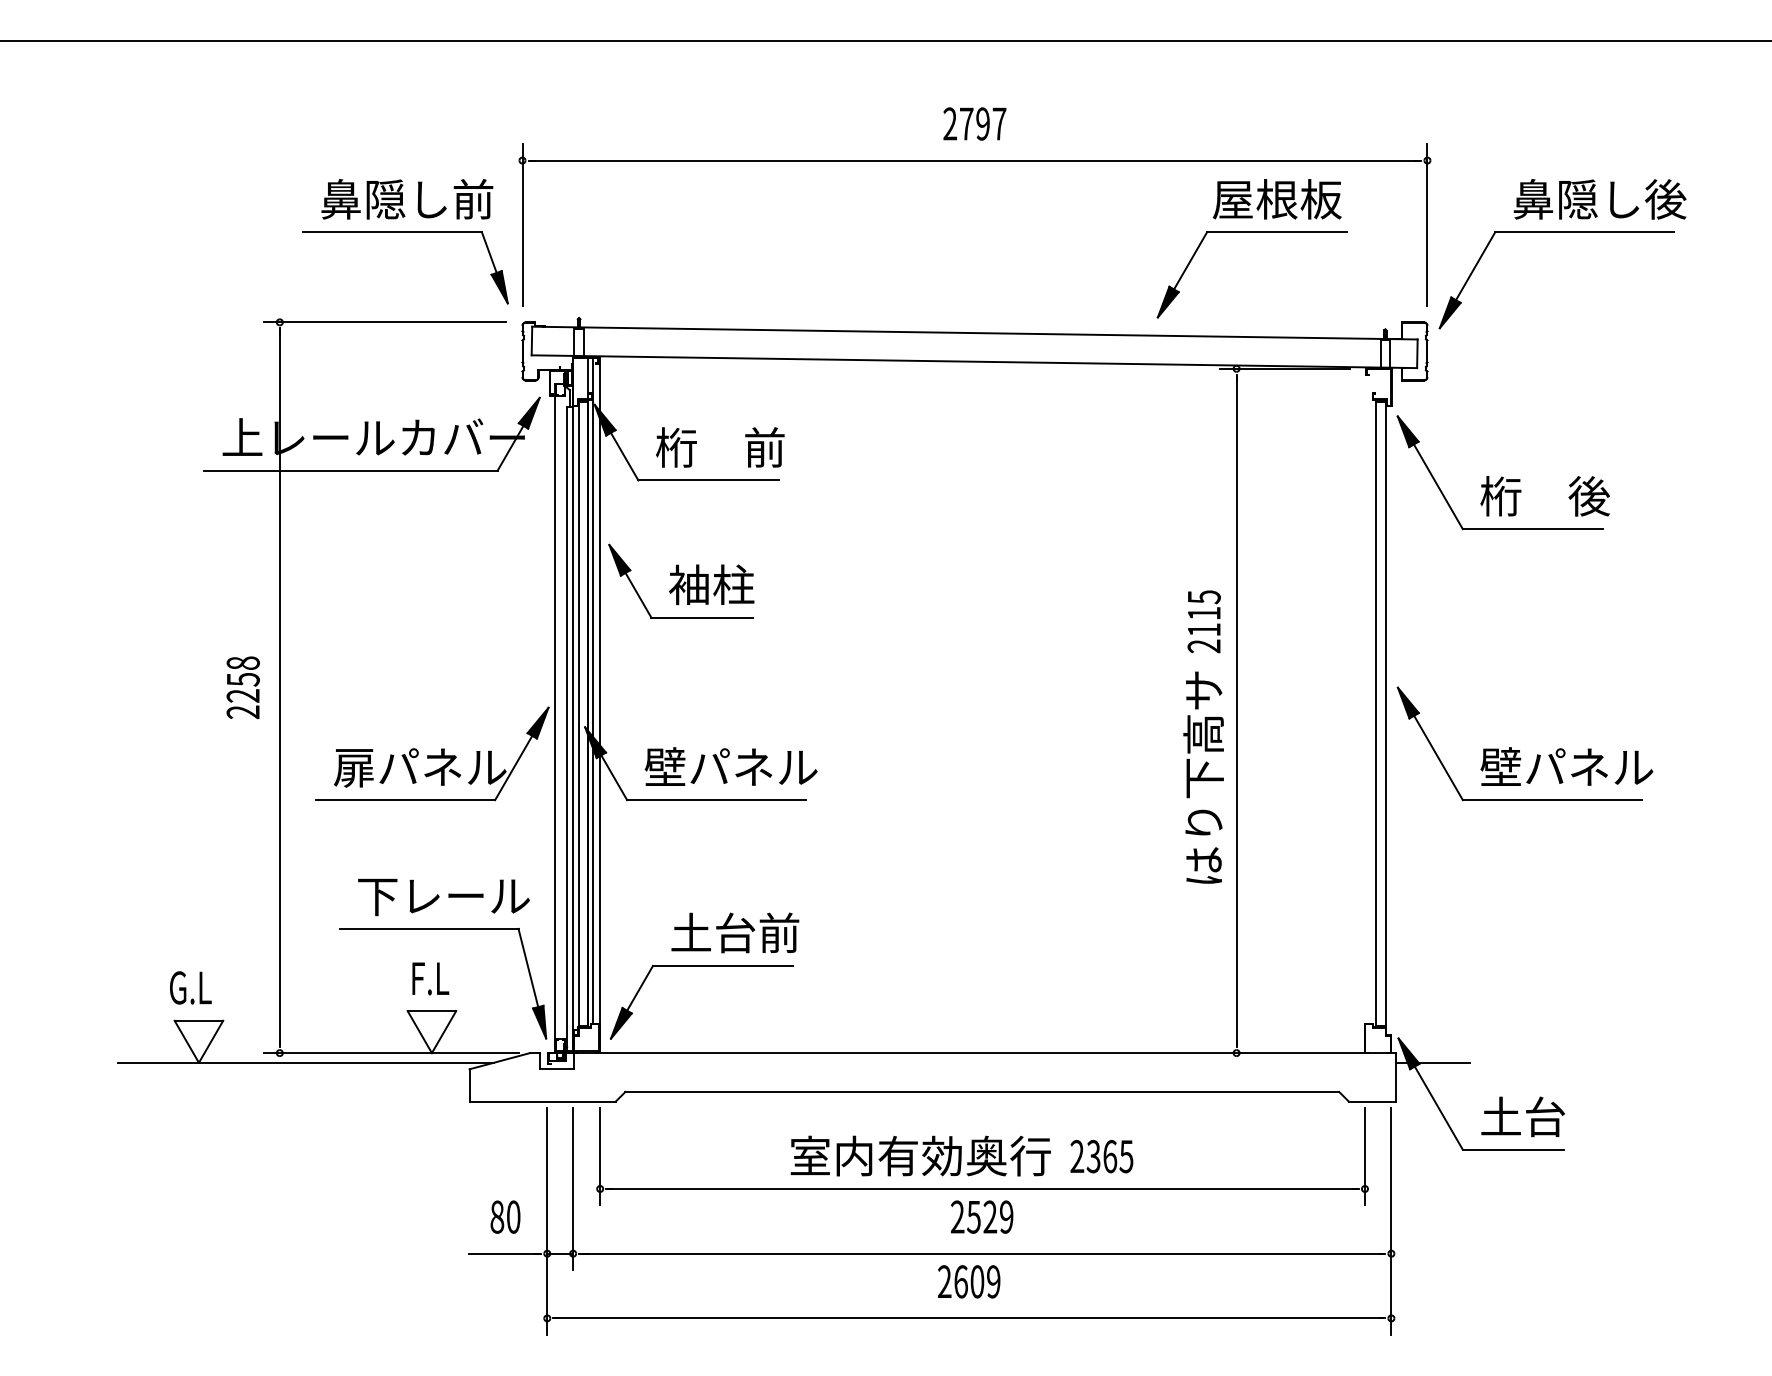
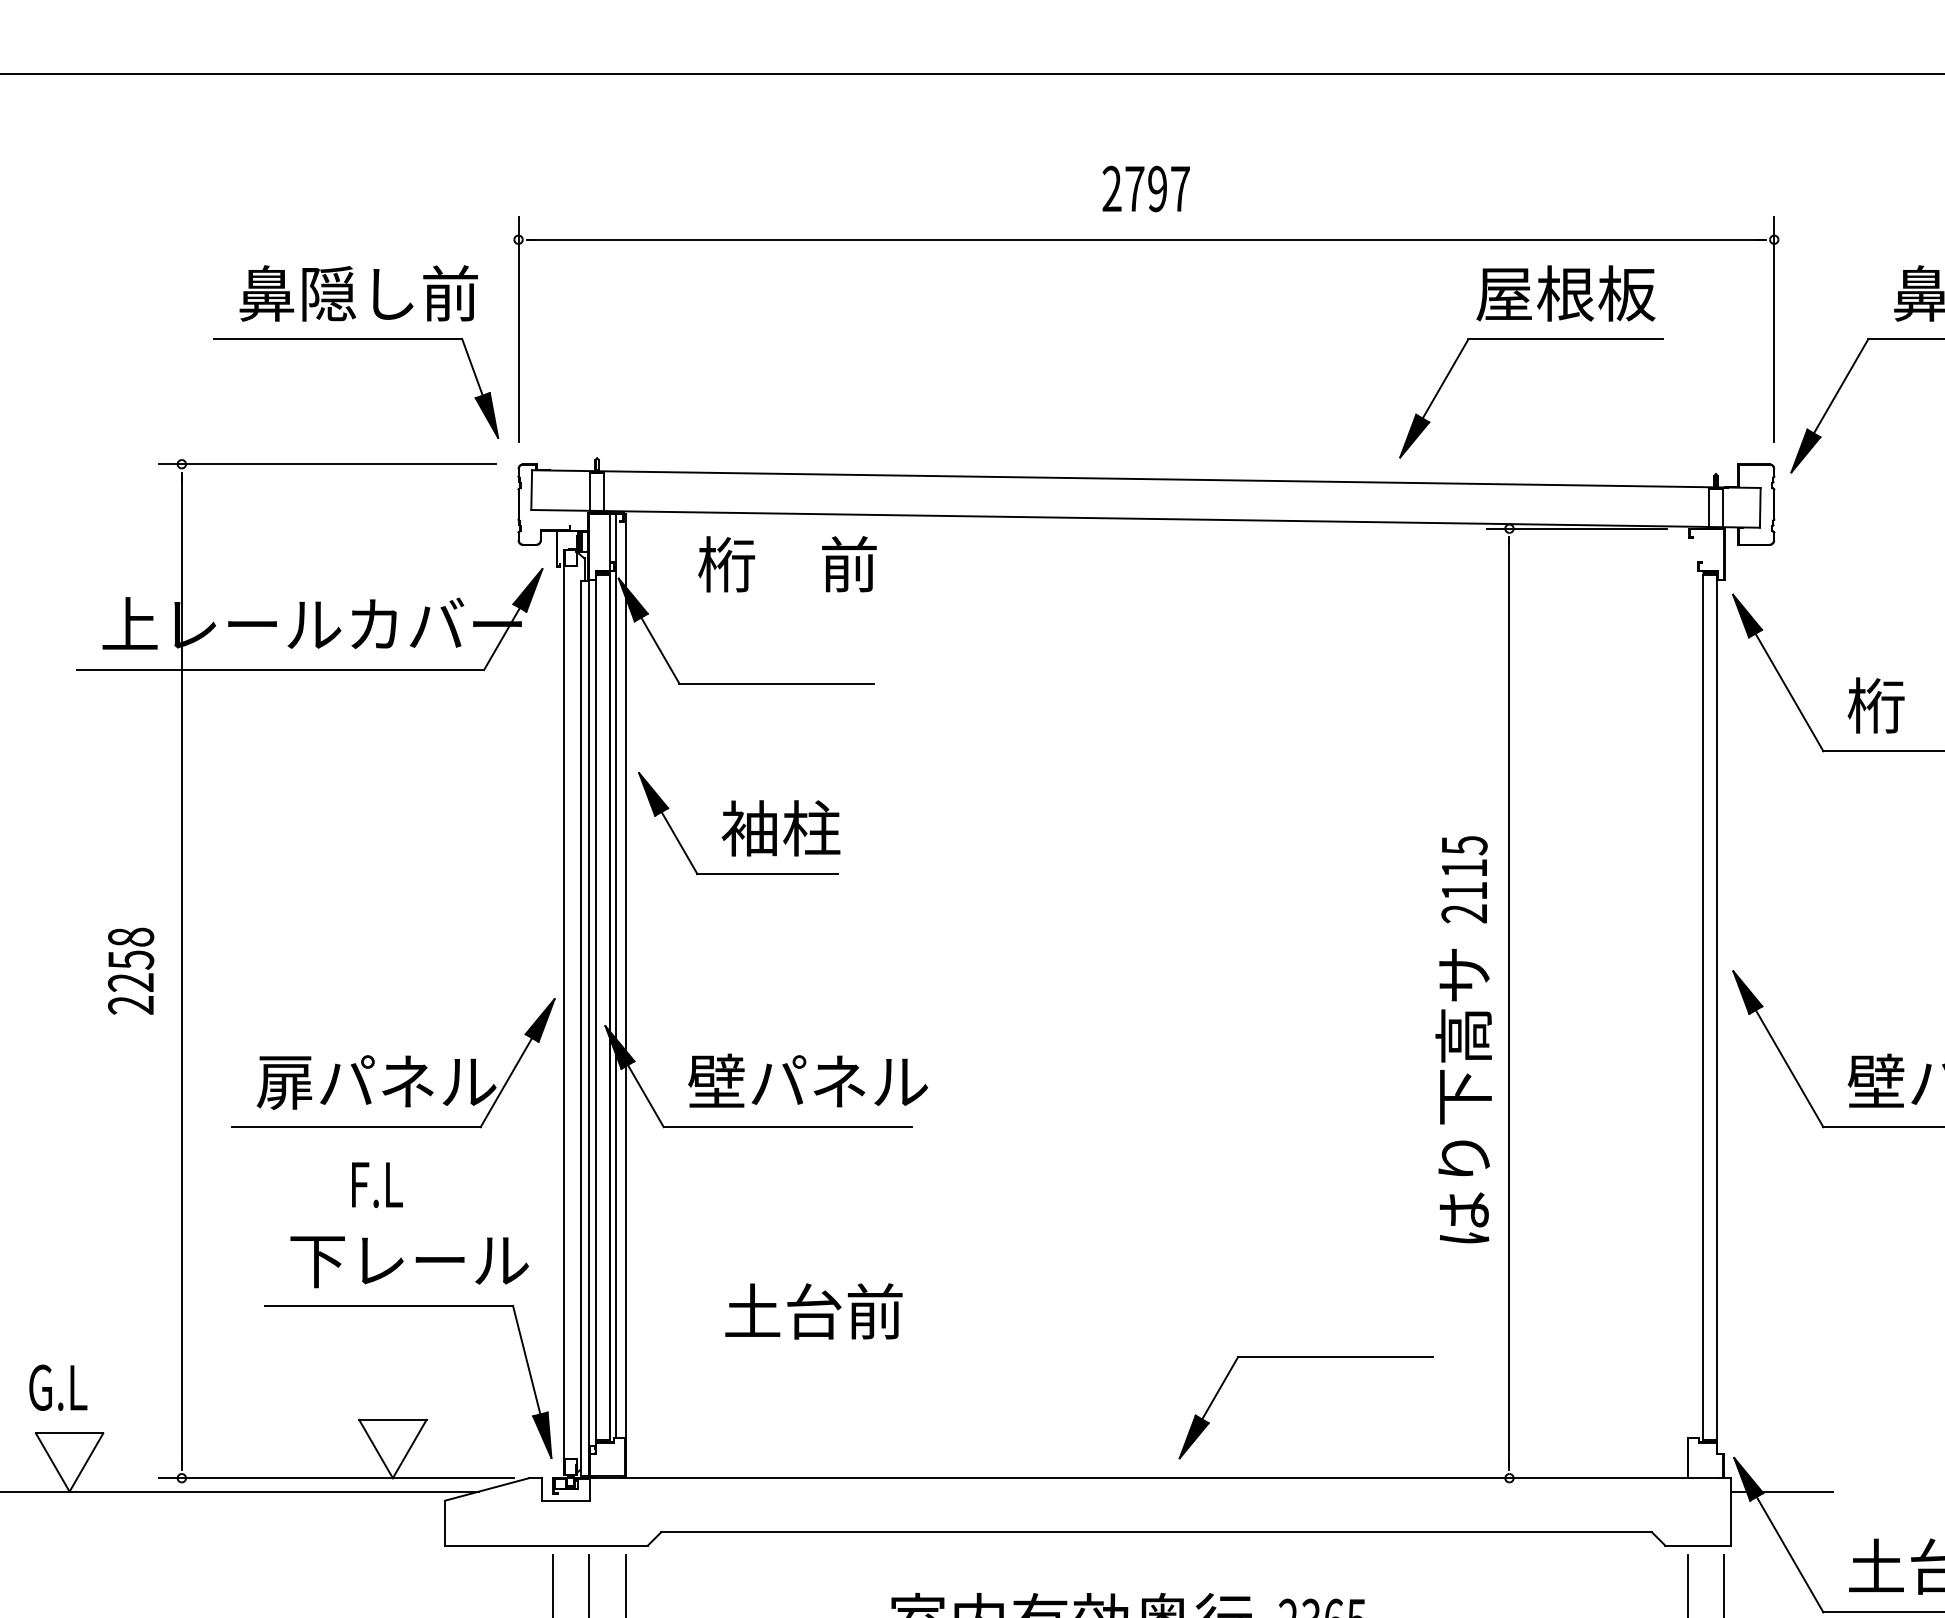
text: (720, 447) -> (787, 564), moved
part: (701, 966) -> (1305, 1358), moved
text: (430, 978) -> (377, 1184), moved

